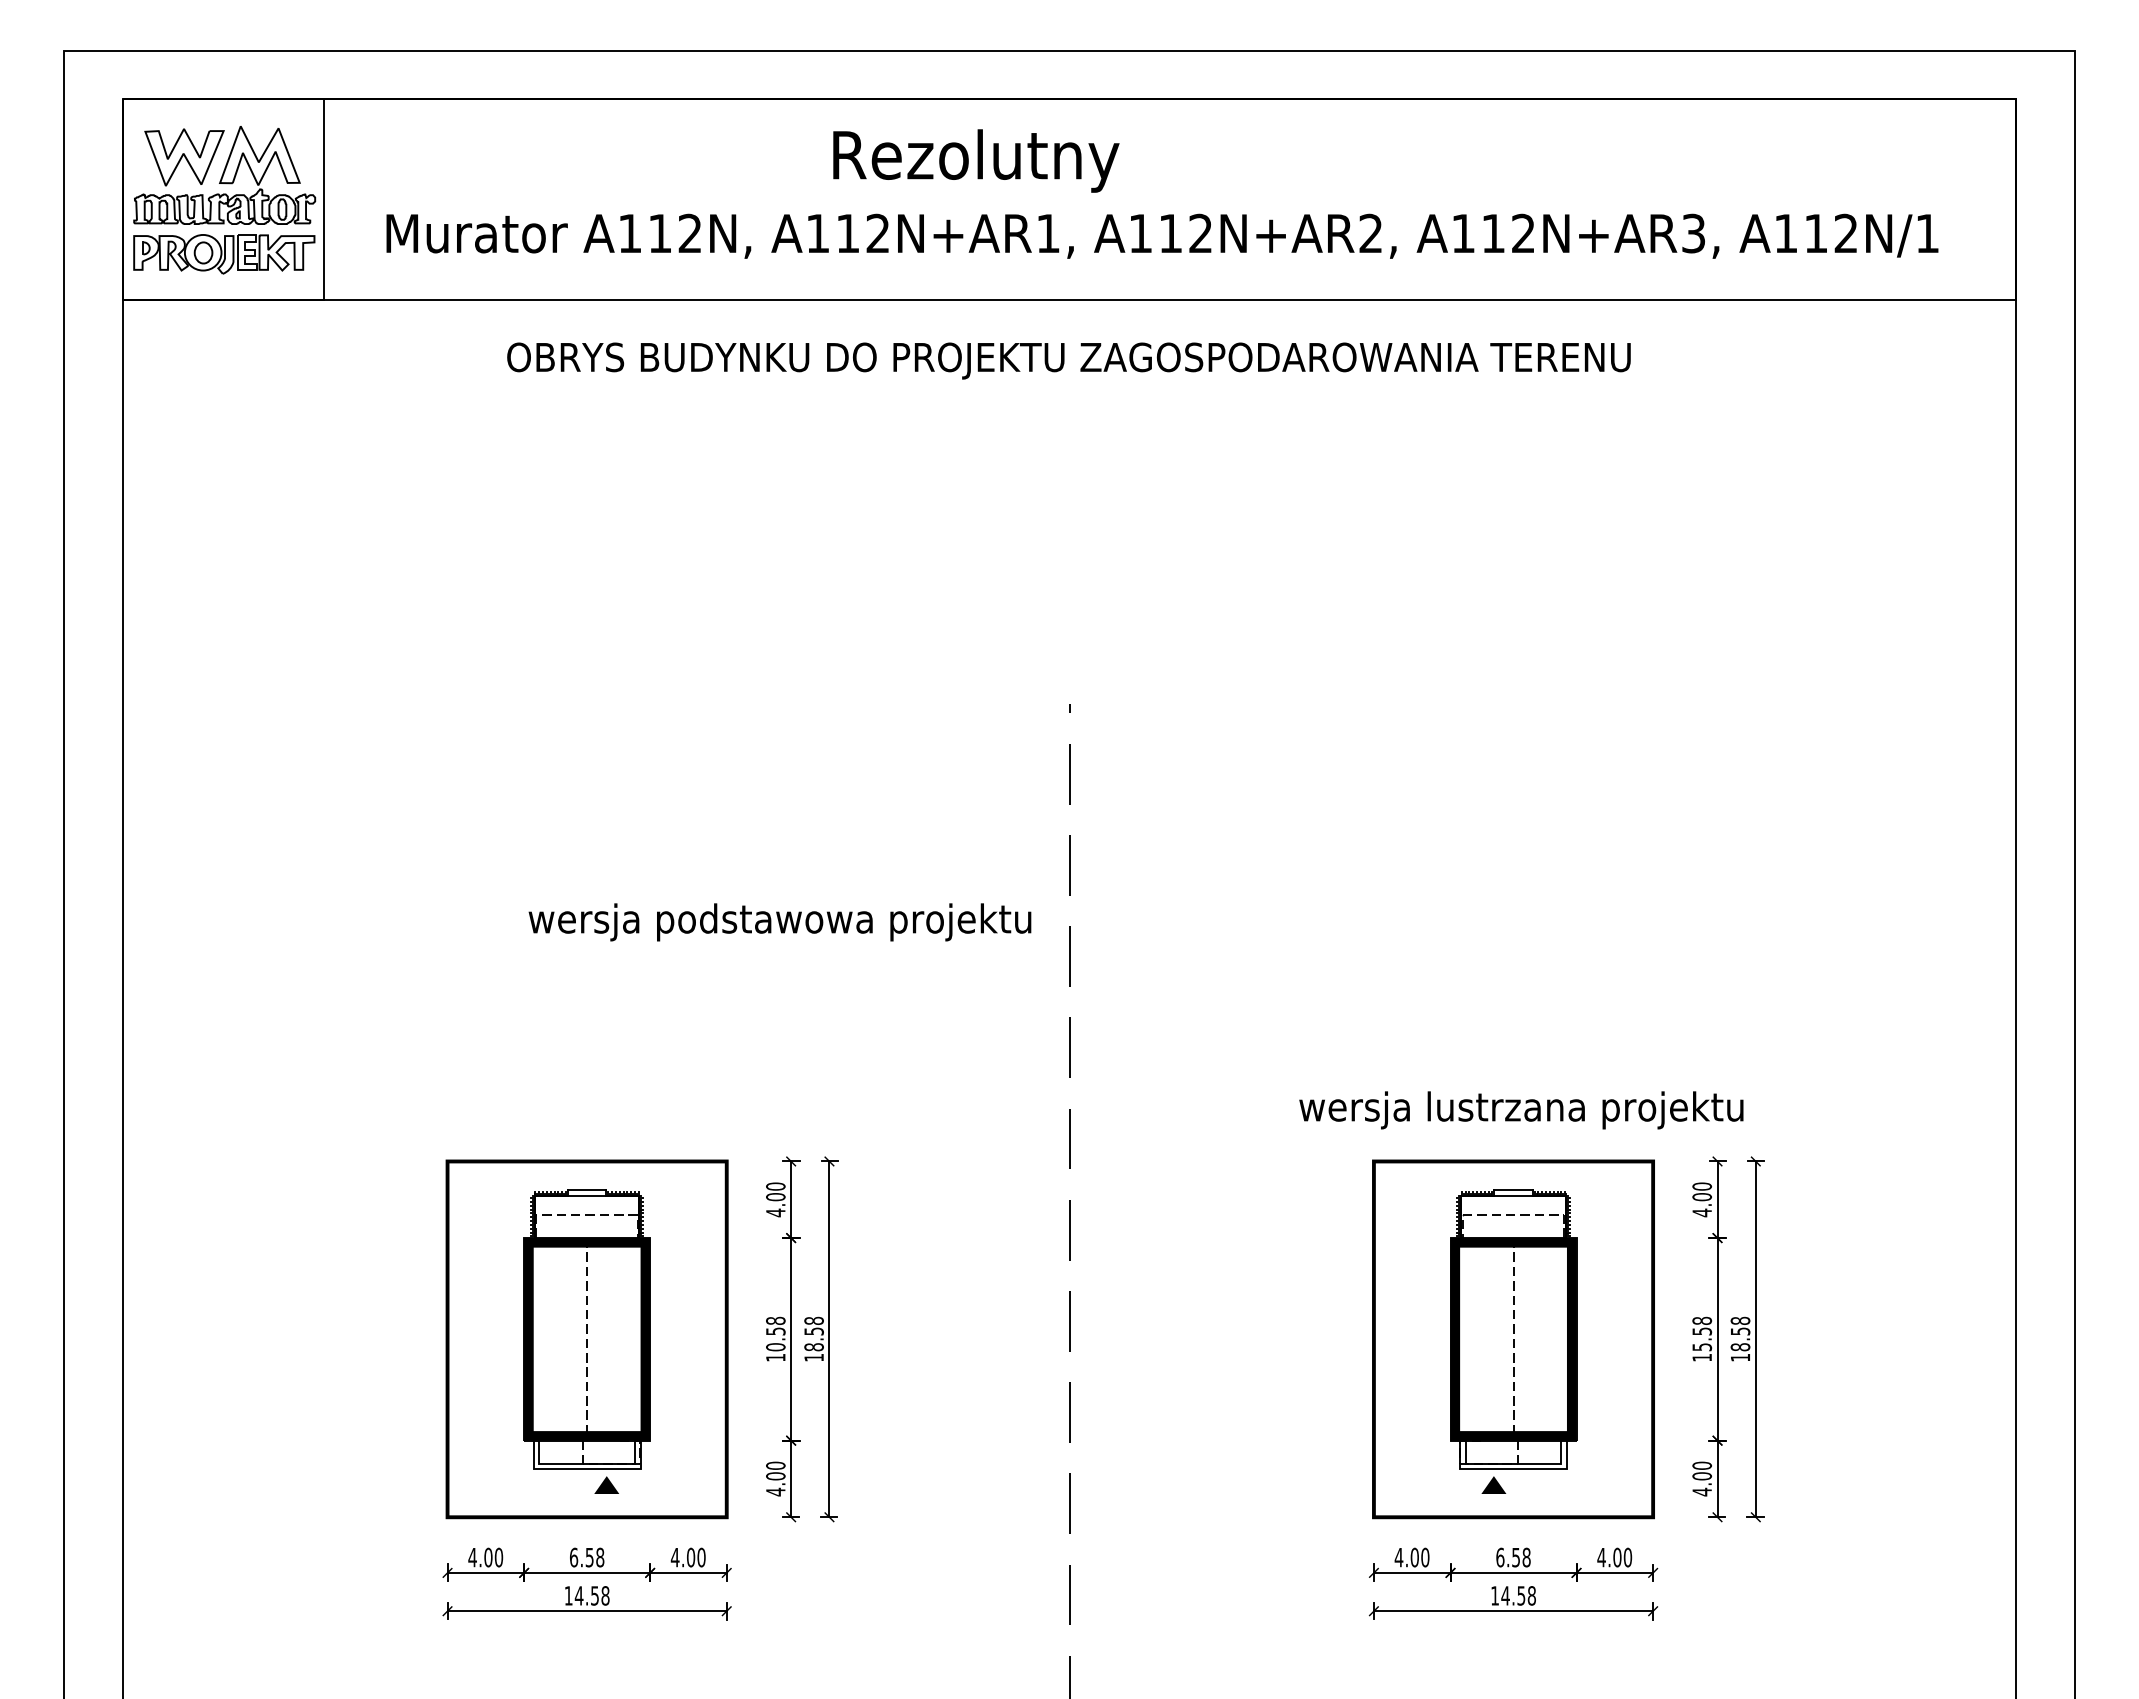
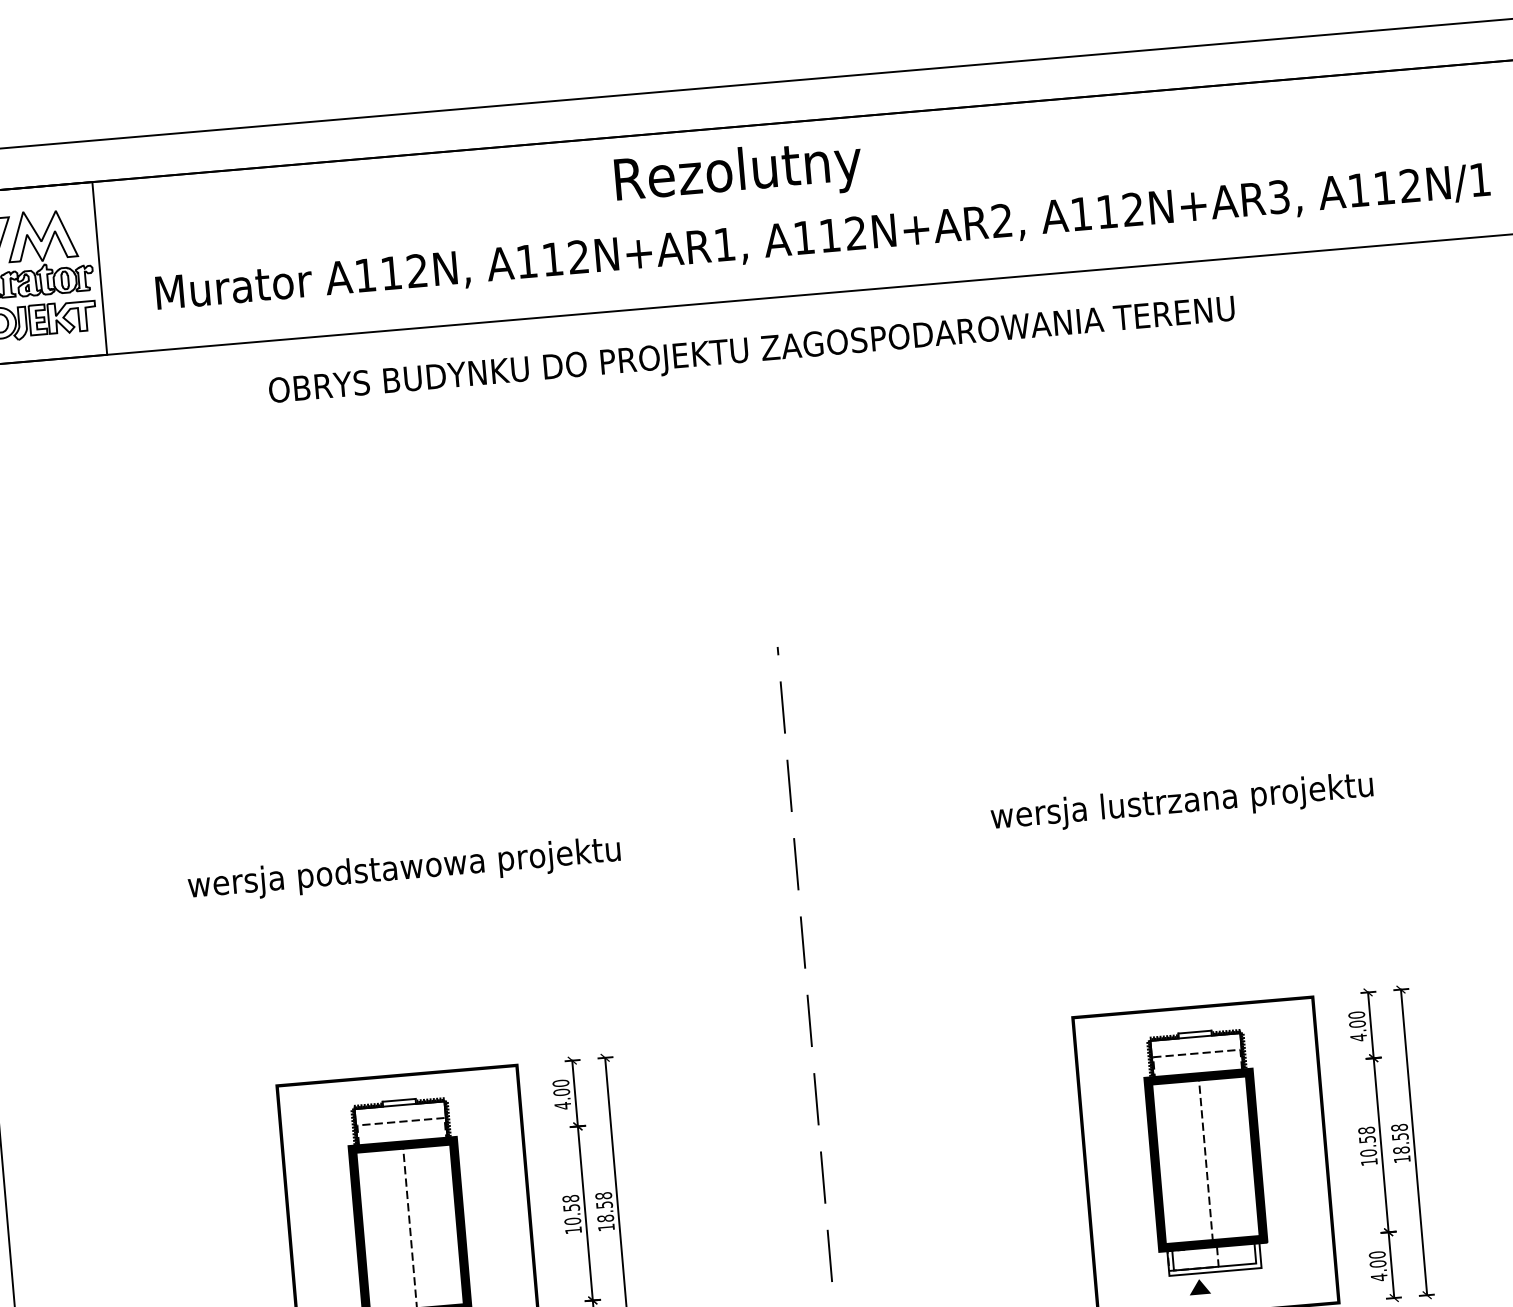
text: (976, 160) -> (738, 174), moved
text: (779, 922) -> (403, 870), moved
text: (1521, 1110) -> (1182, 803), moved
text: (1702, 1347) -> (1368, 1153), 15.58 -> 10.58

